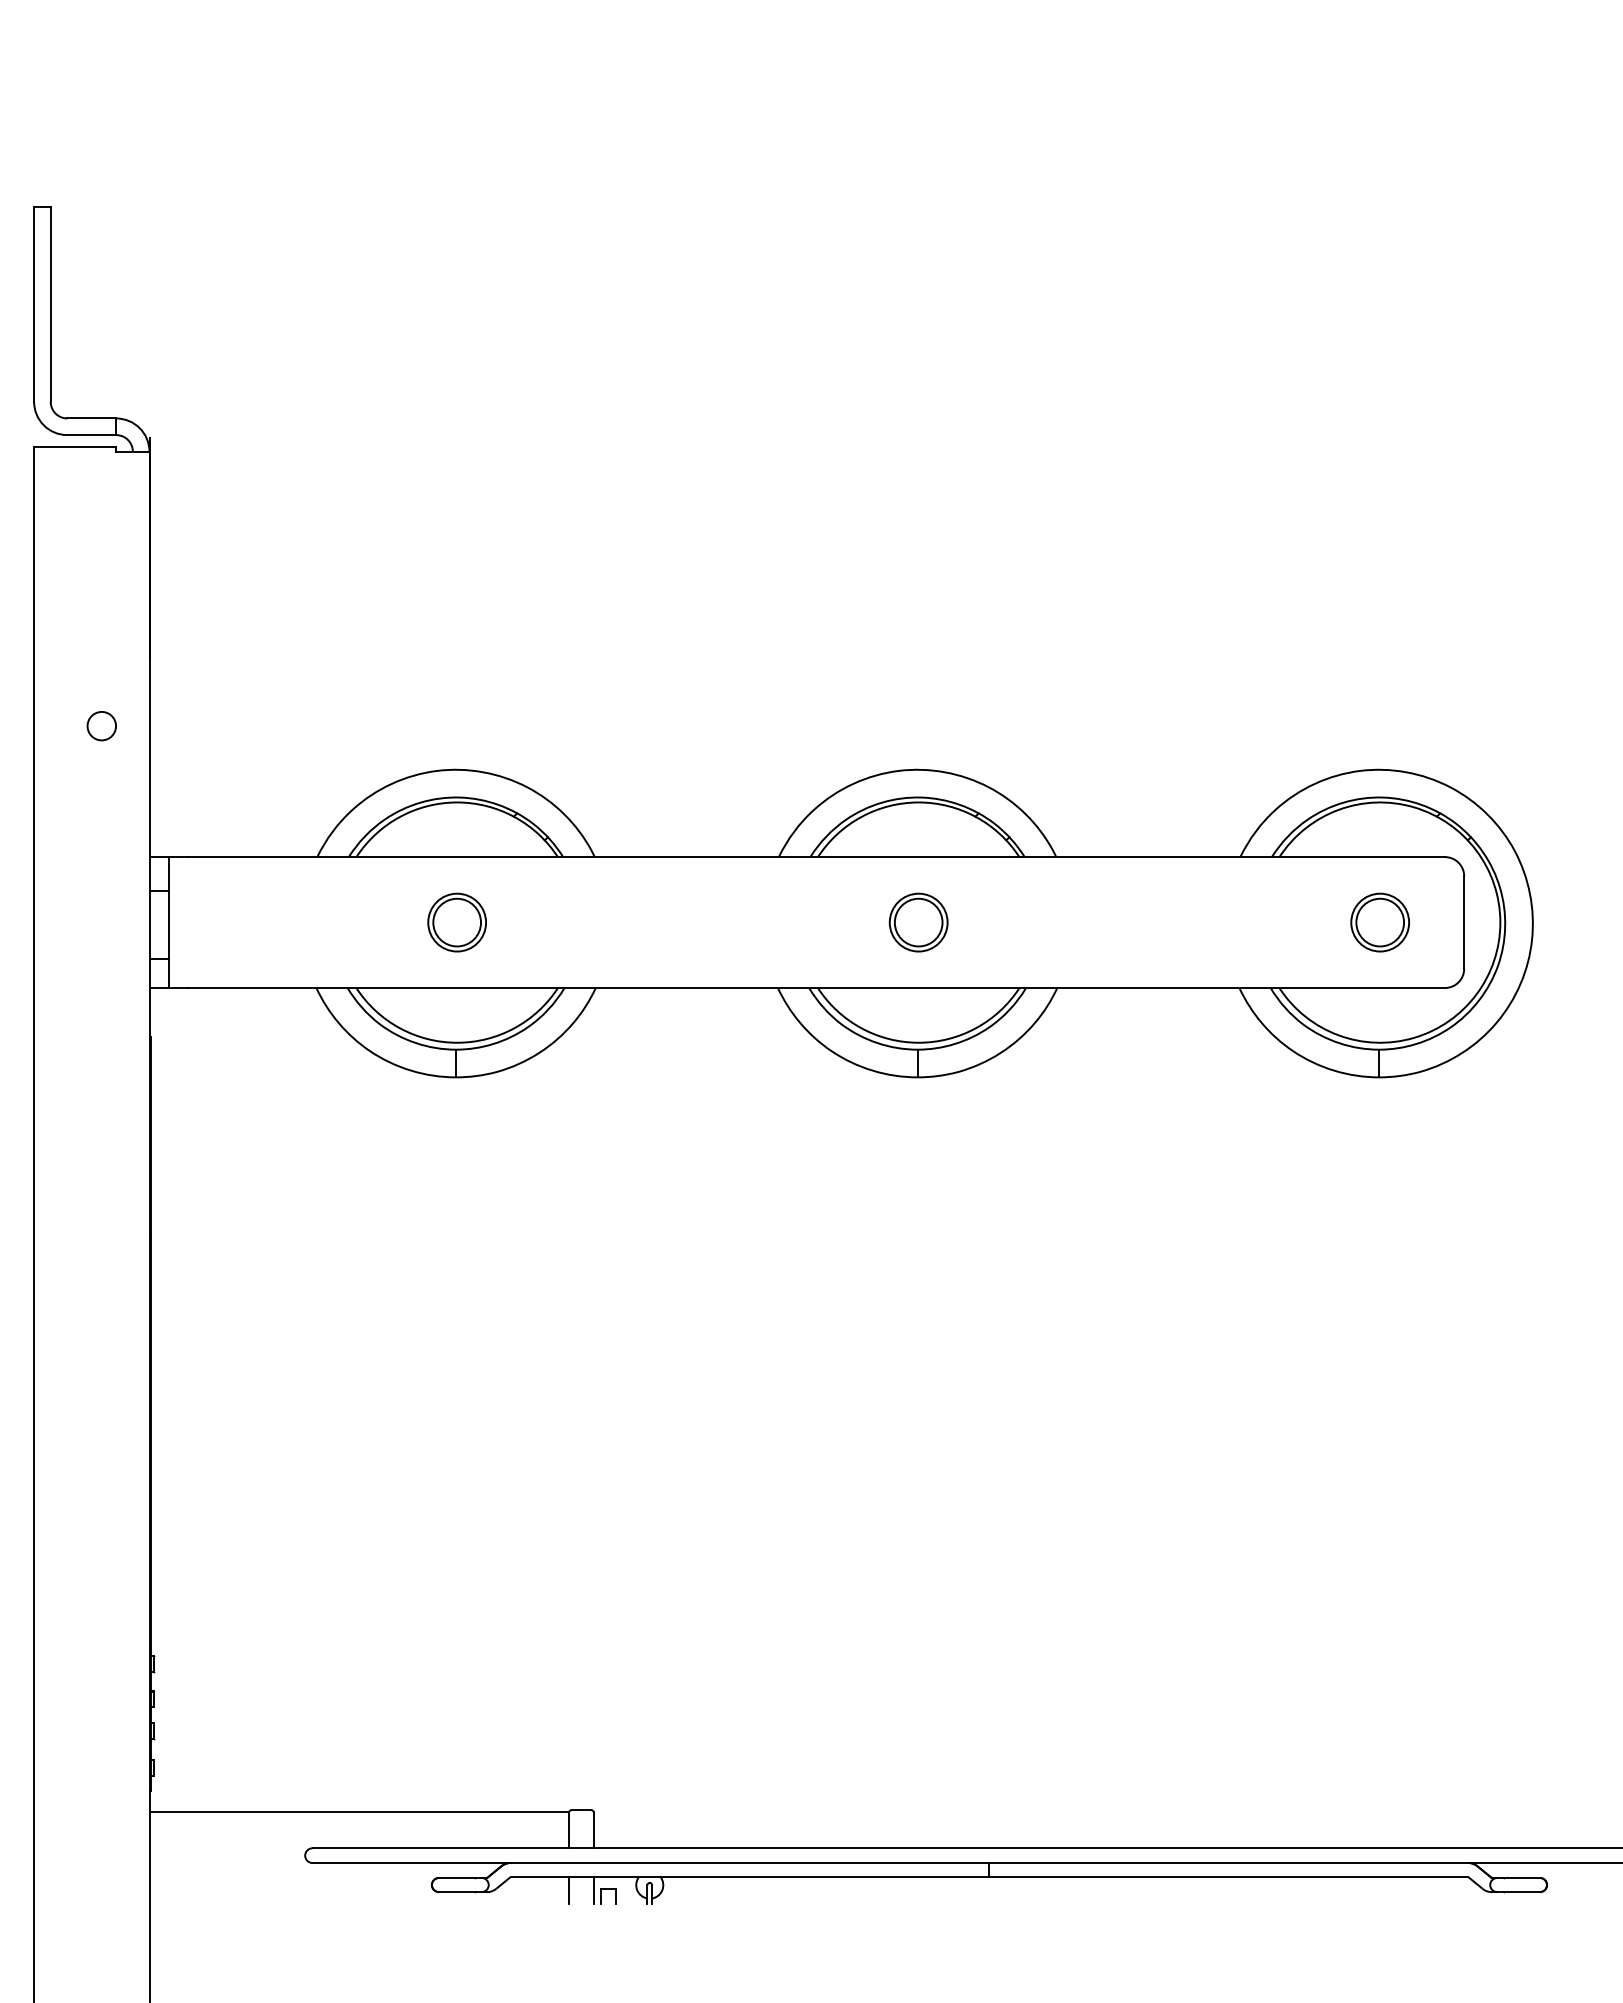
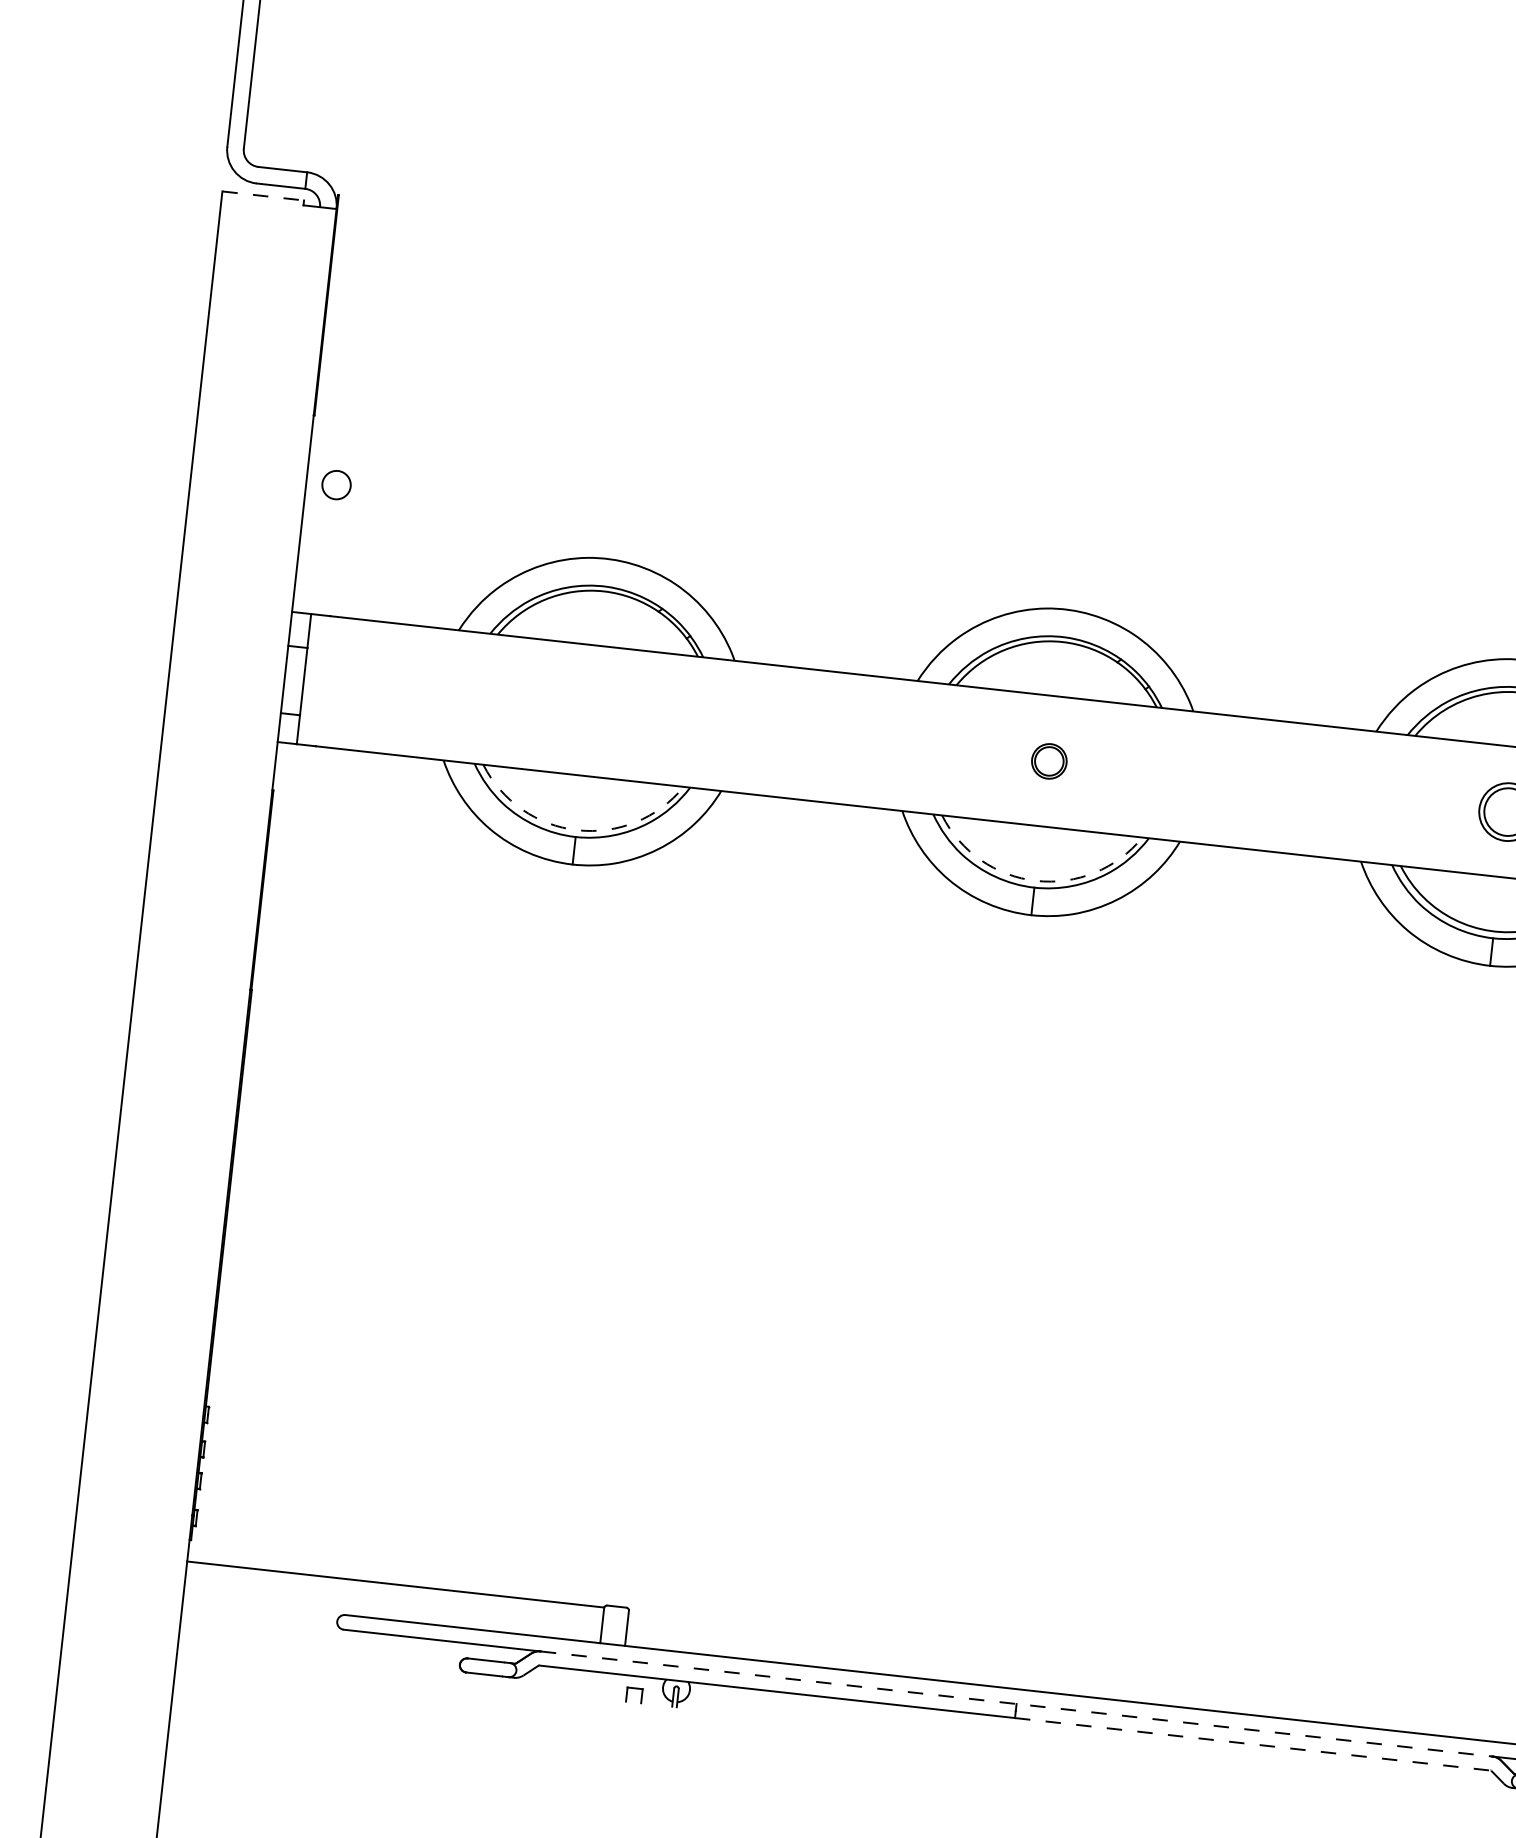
line: (75, 446) -> (263, 195), solid -> dashed
circle: (101, 726) -> (336, 485), moved
part: (456, 922) -> (590, 710), removed
part: (918, 922) -> (1049, 761), size x0.6
arc: (457, 1042) -> (577, 830), solid -> dashed
arc: (918, 1042) -> (1036, 880), solid -> dashed
line: (989, 1863) -> (1016, 1704), solid -> dashed
line: (1229, 1877) -> (1253, 1744), solid -> dashed
line: (569, 1890) -> (596, 1685), removed
line: (593, 1890) -> (619, 1687), removed

